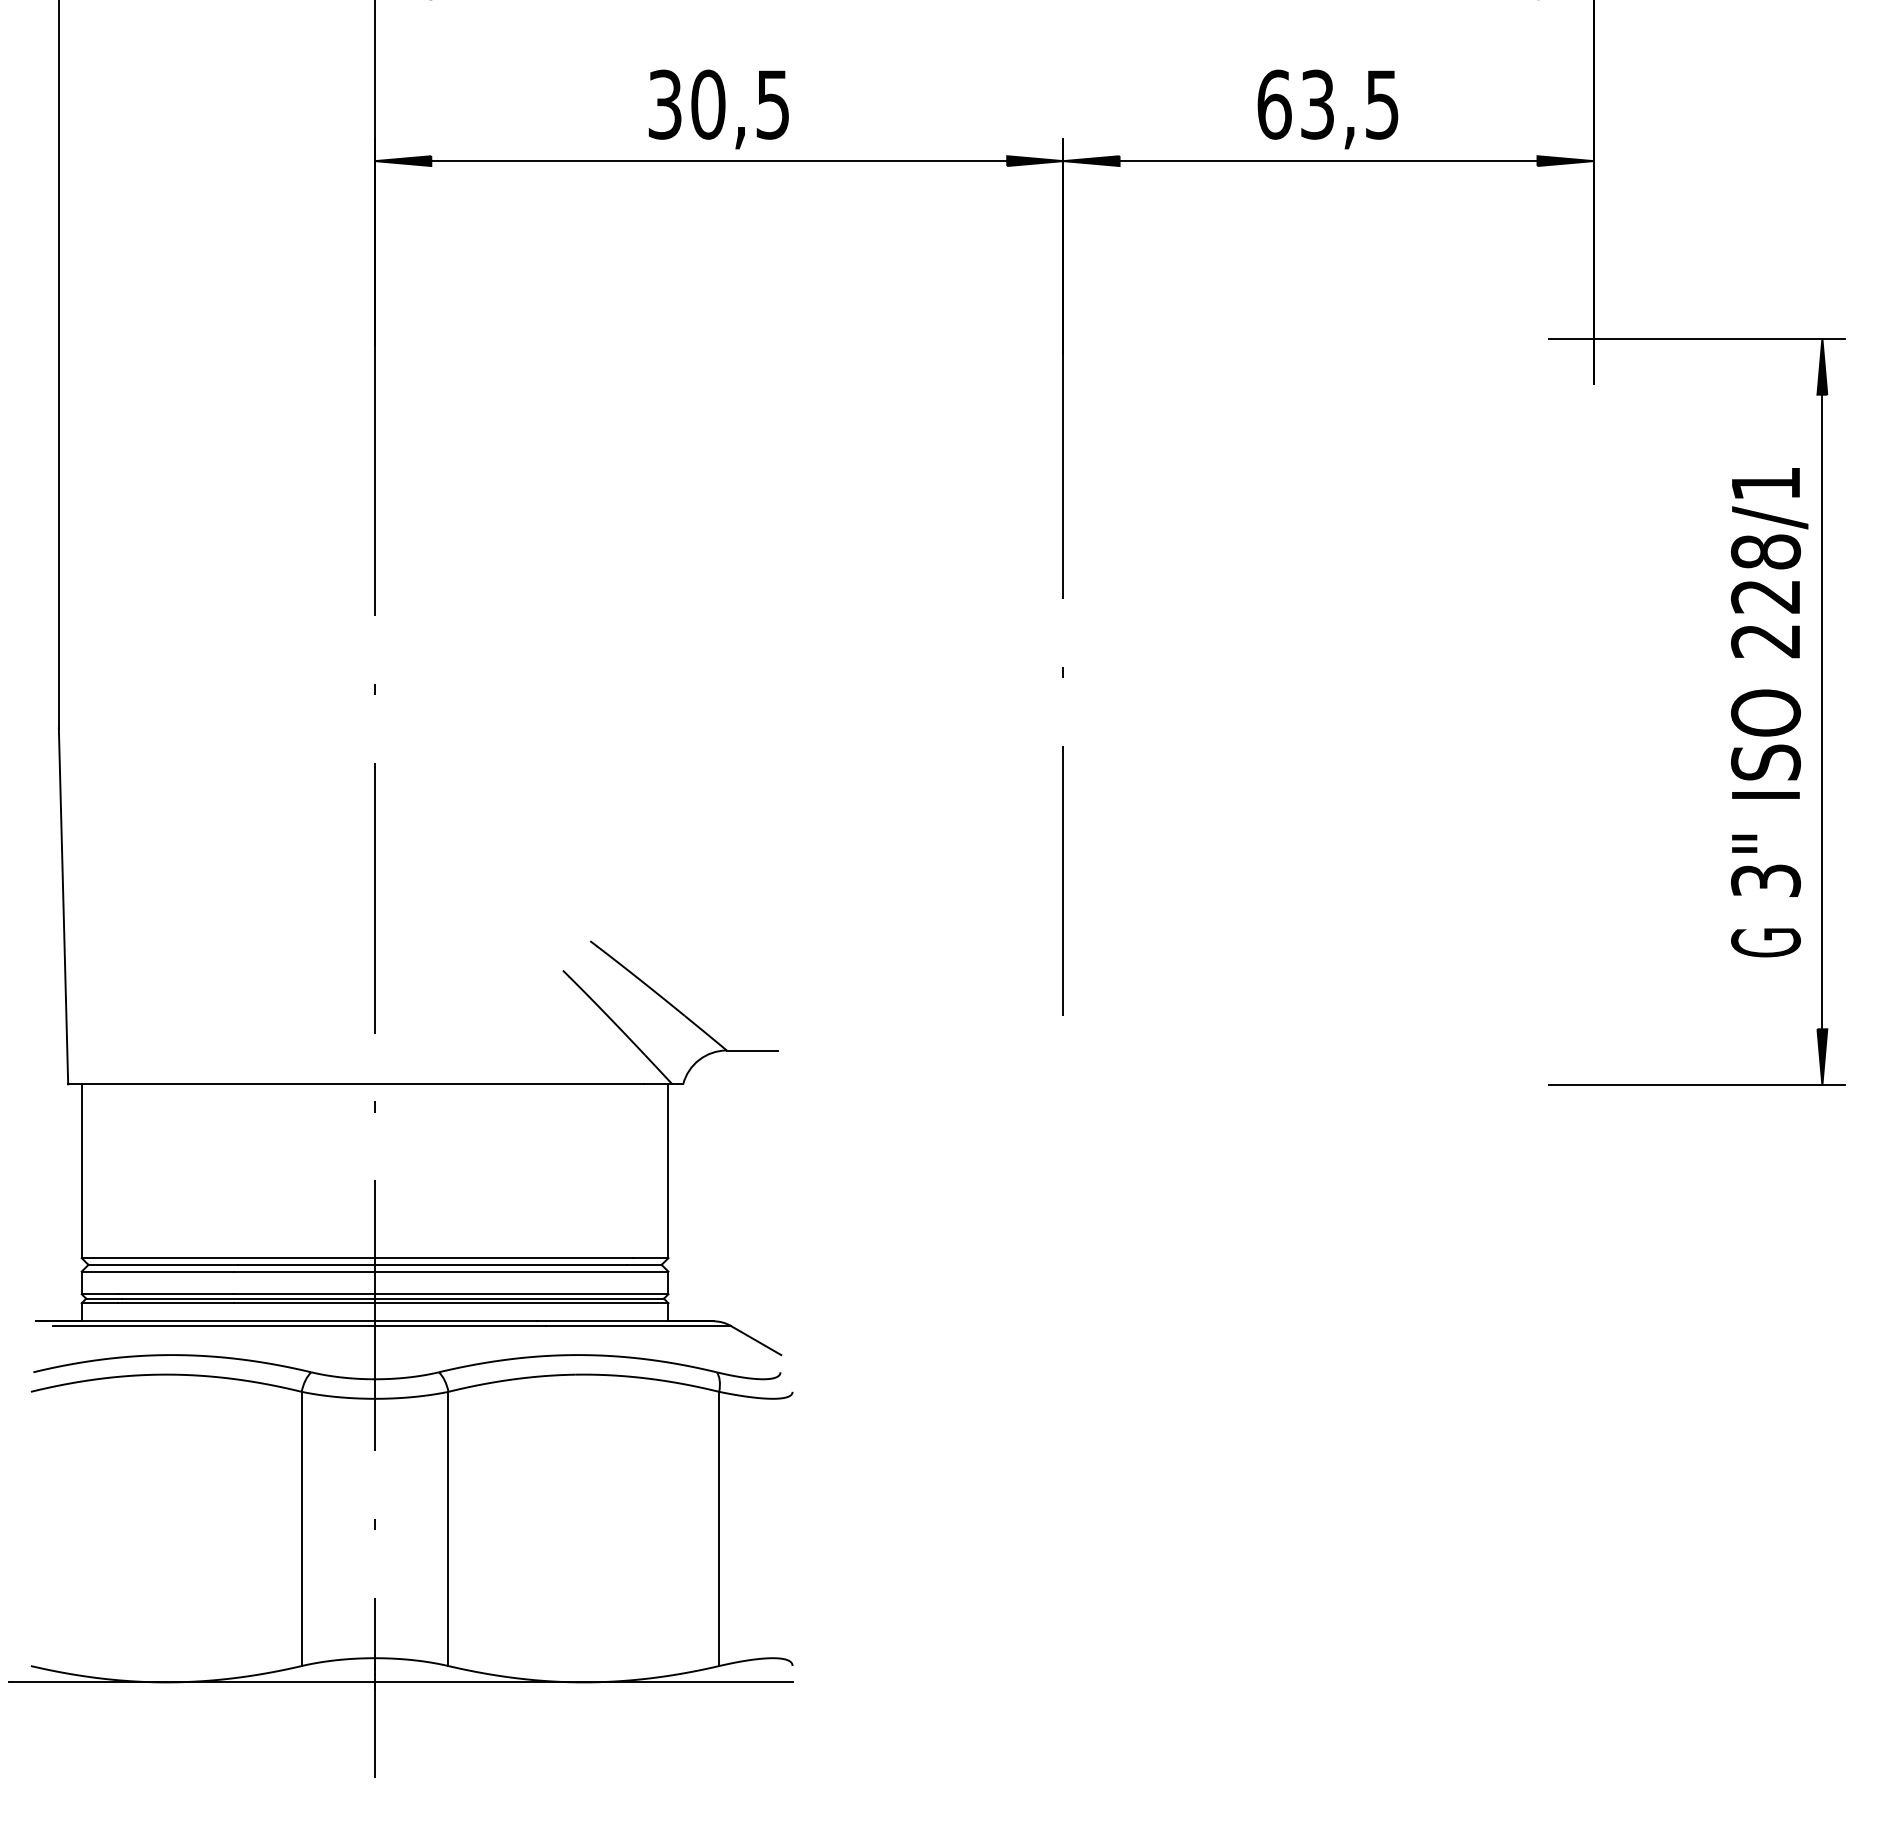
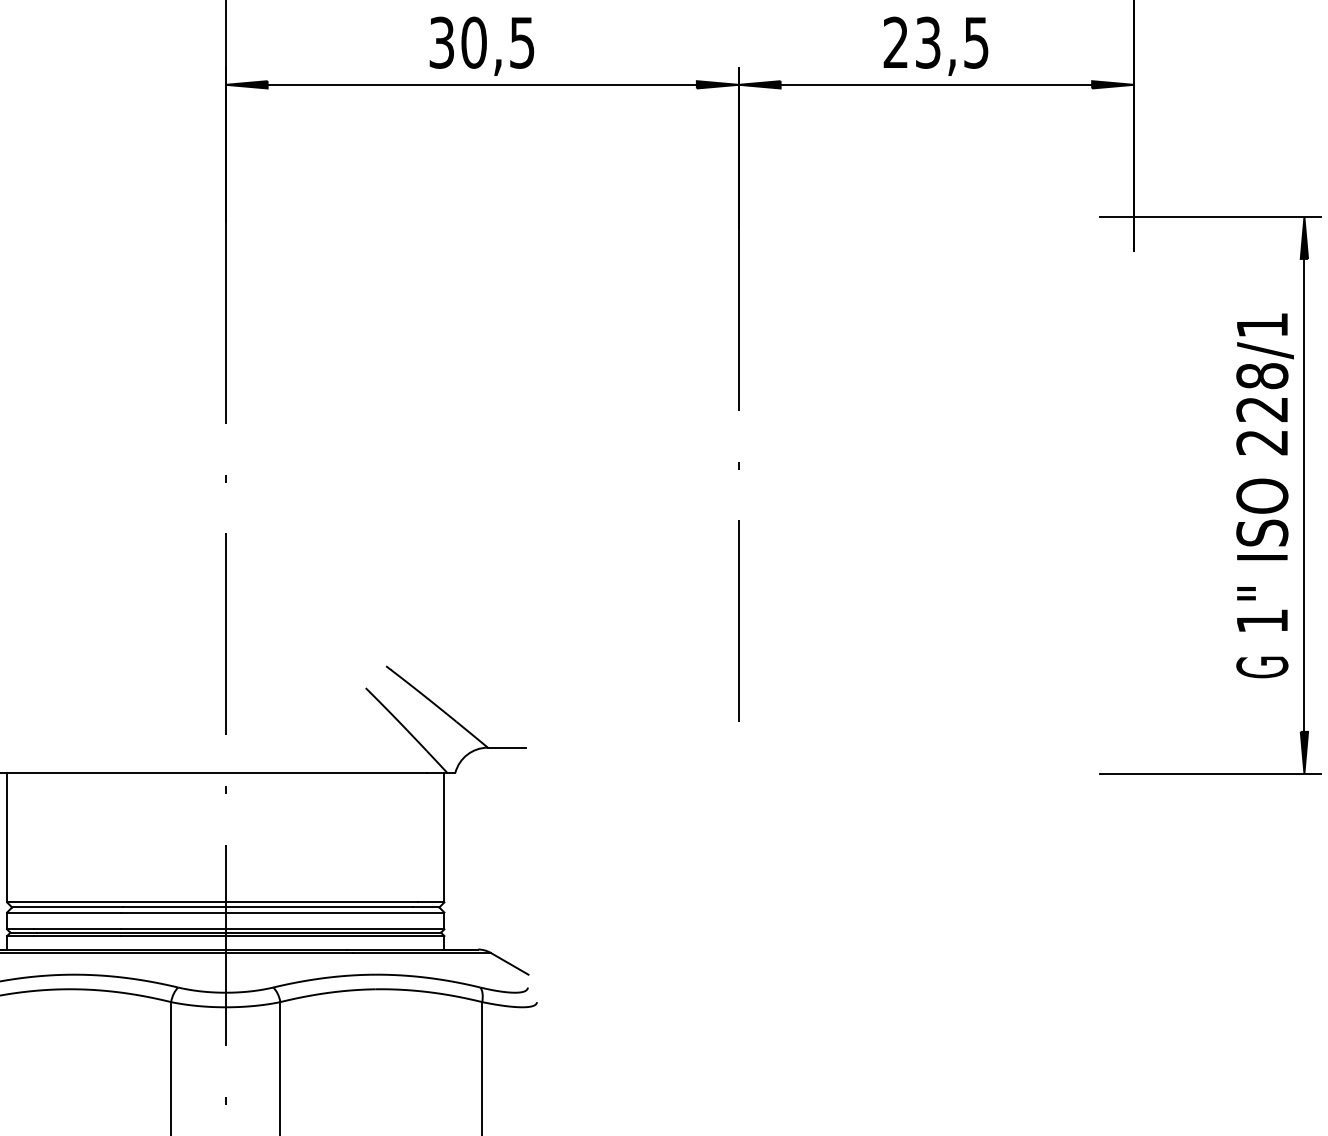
text: (1274, 104) -> (896, 42), 63,5 -> 23,5
text: (1766, 880) -> (1262, 620), 3" -> 1"

